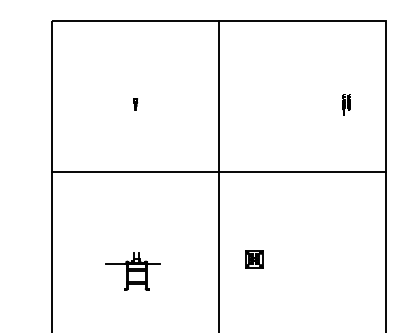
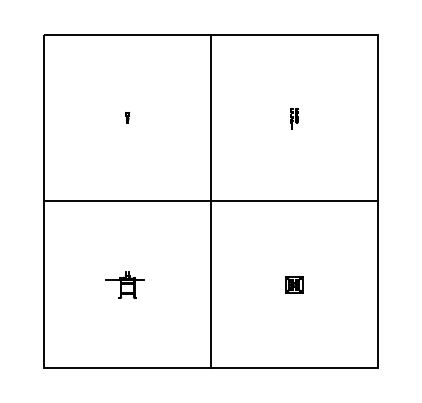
part: (346, 105) -> (294, 118), moved
line: (218, 172) -> (210, 201), moved
part: (254, 259) -> (294, 284), moved
part: (132, 271) -> (124, 284), size x0.71

